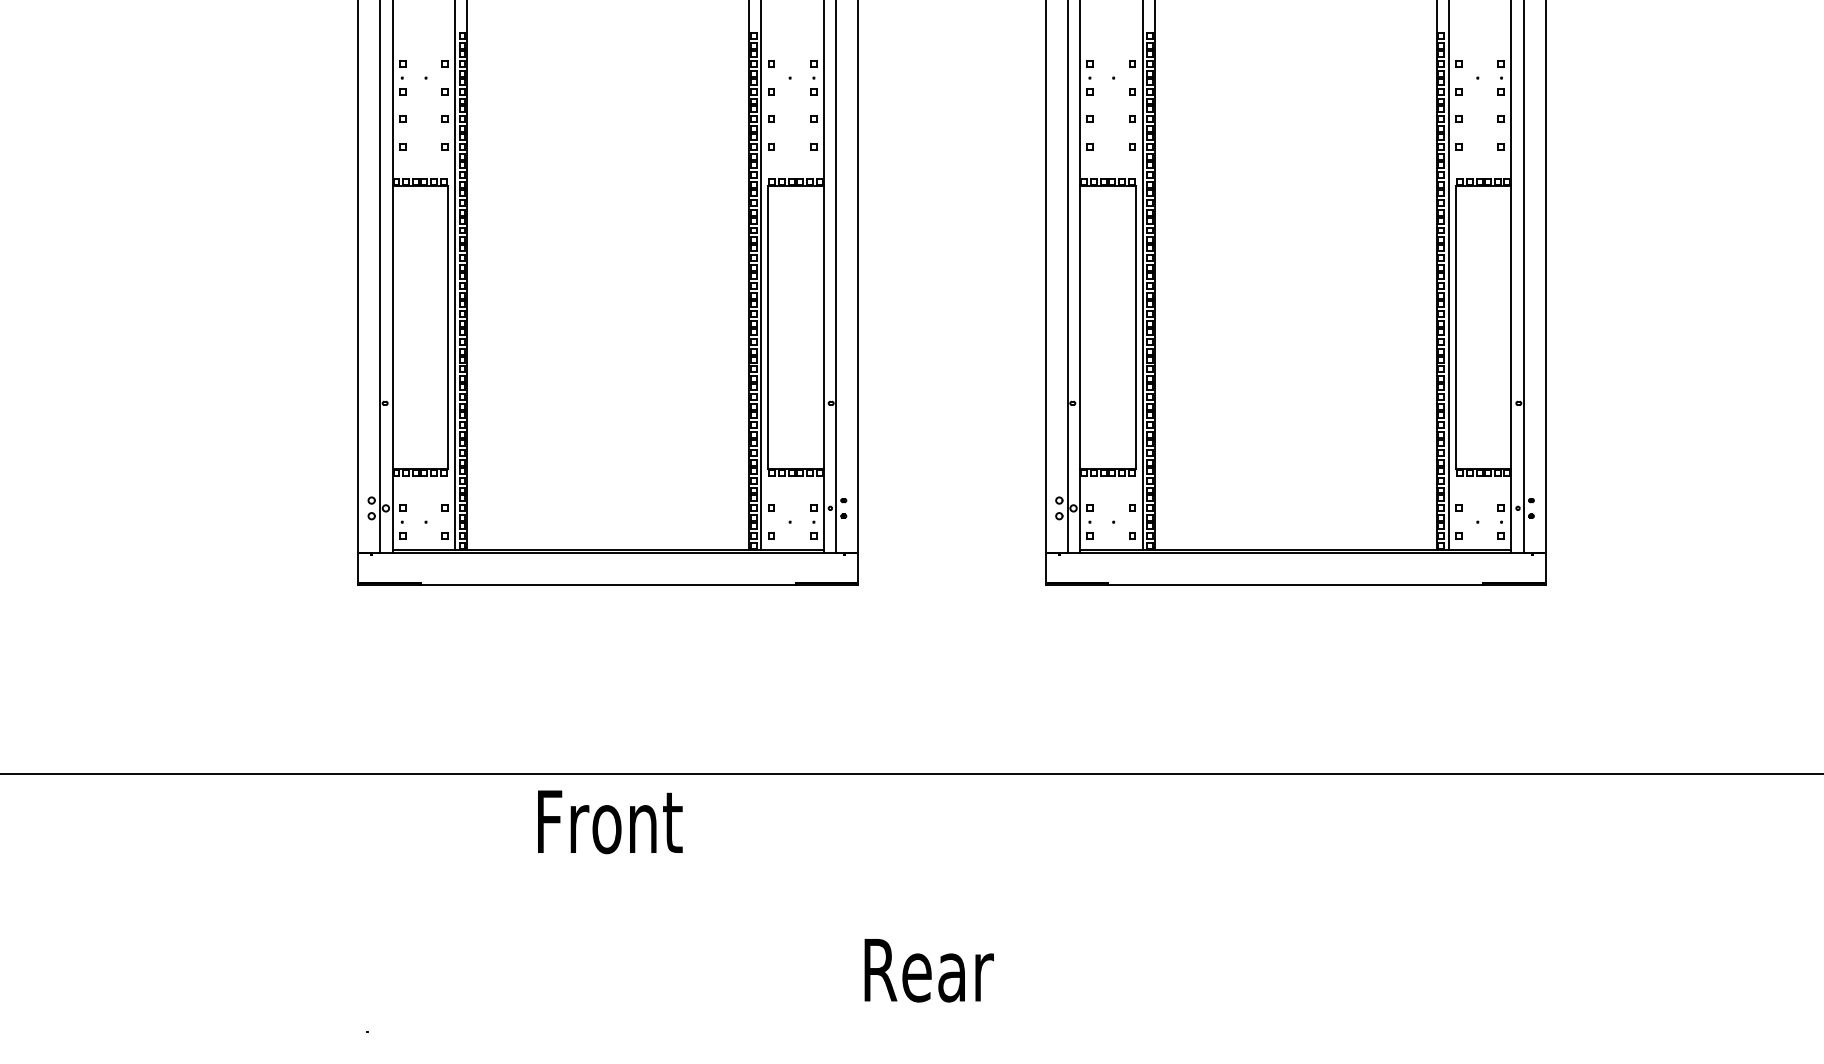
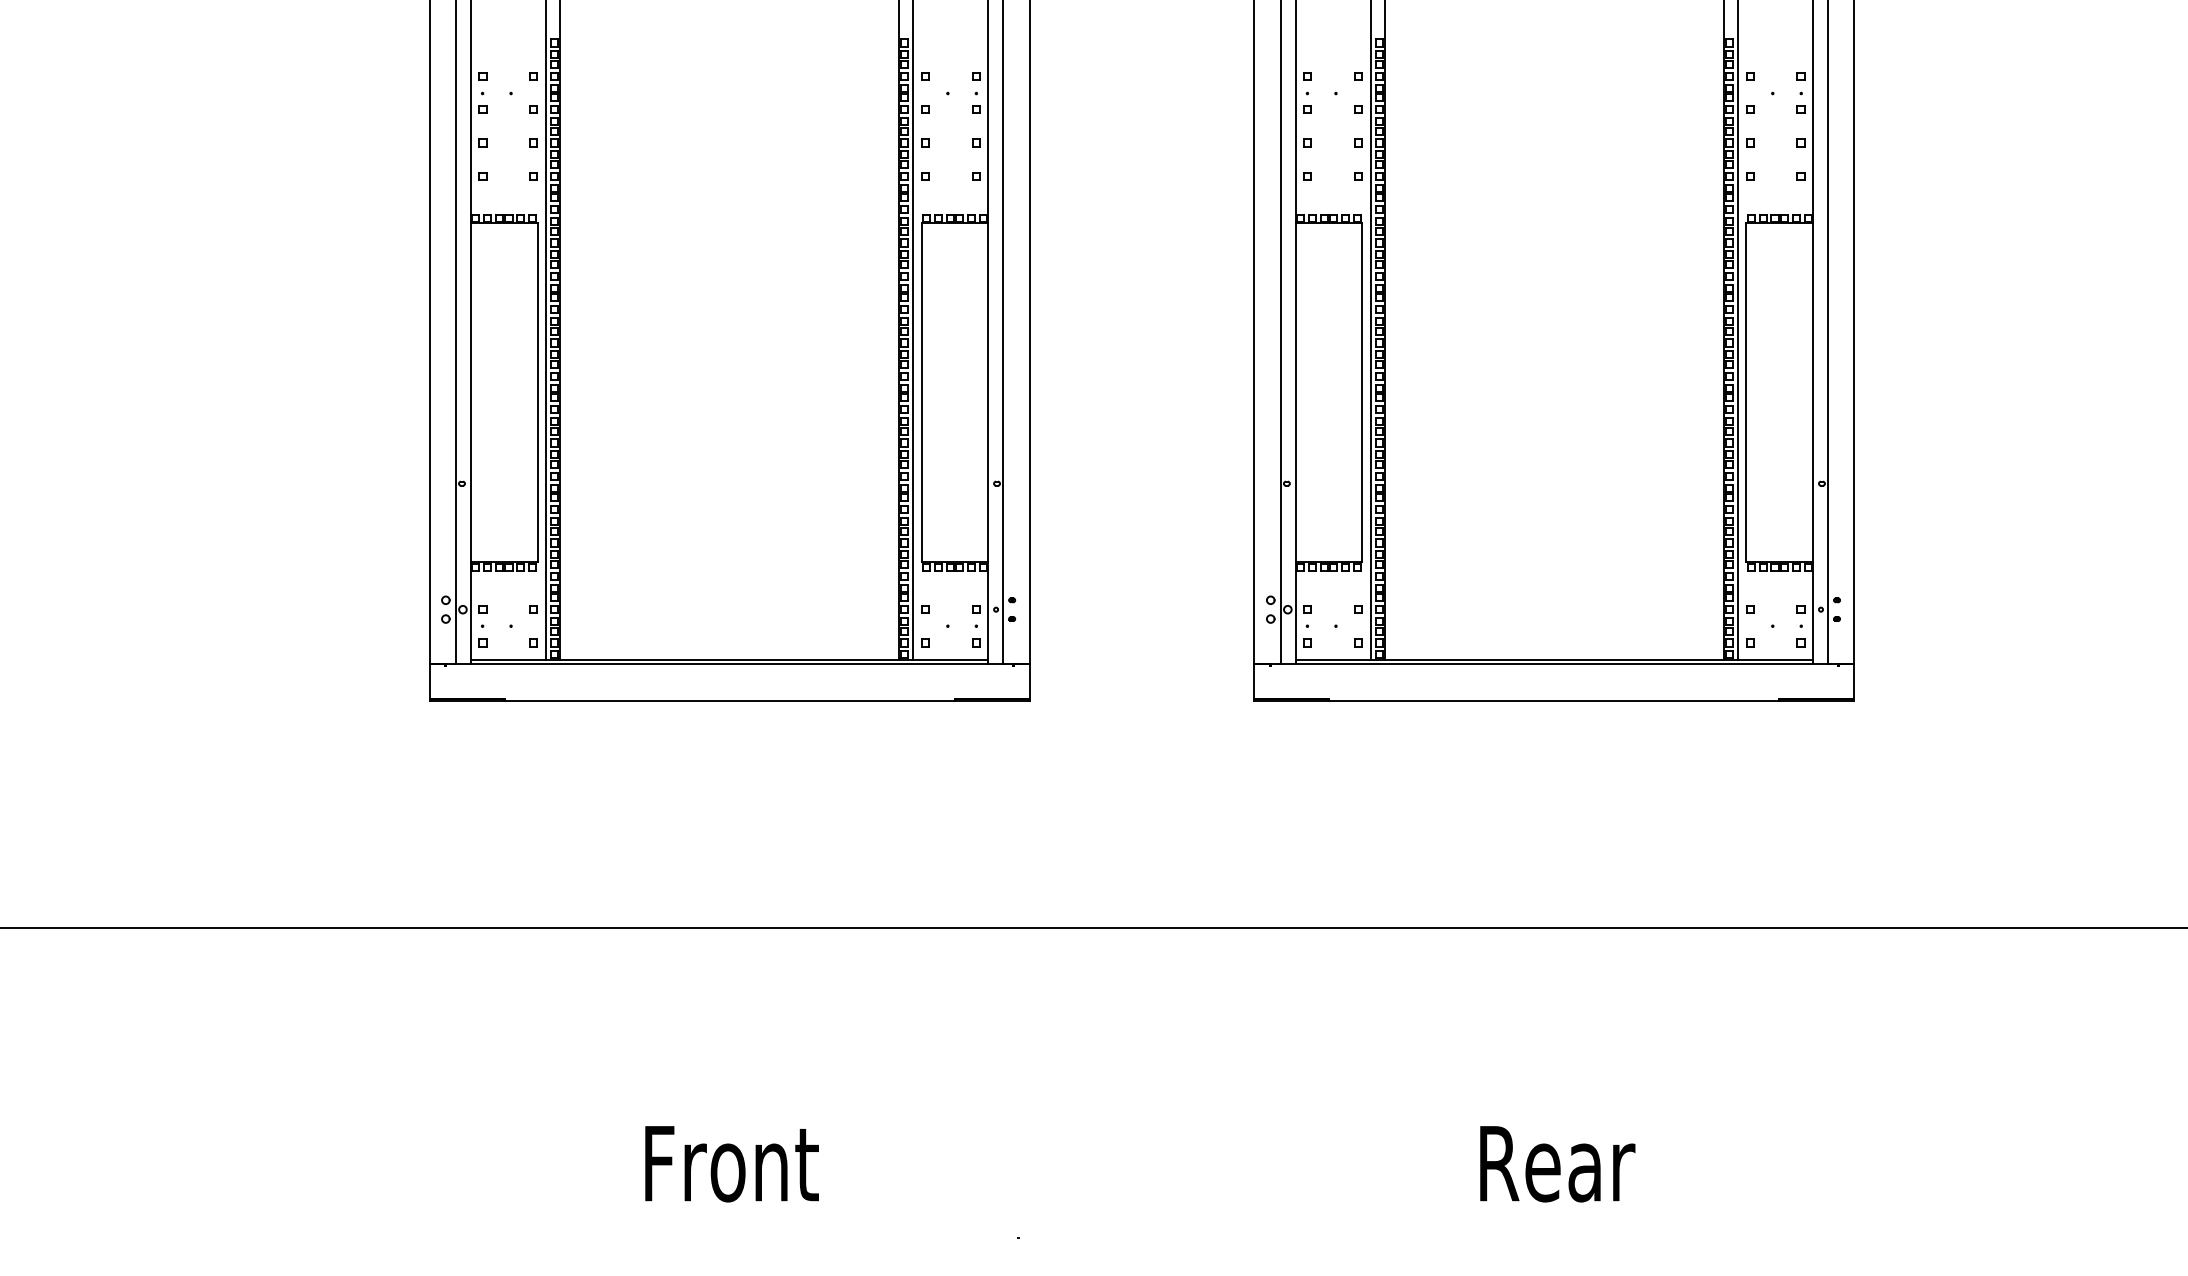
text: (609, 822) -> (731, 1164), moved
text: (929, 970) -> (1557, 1164), moved

